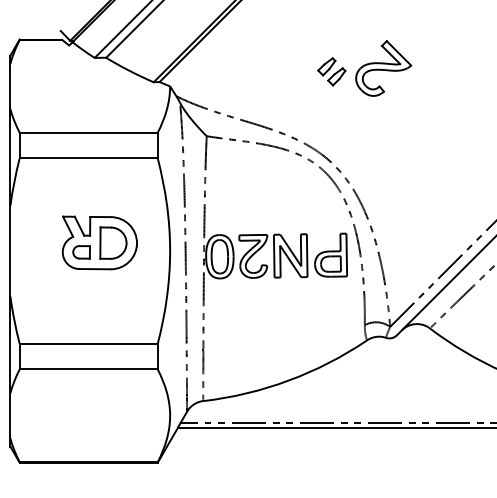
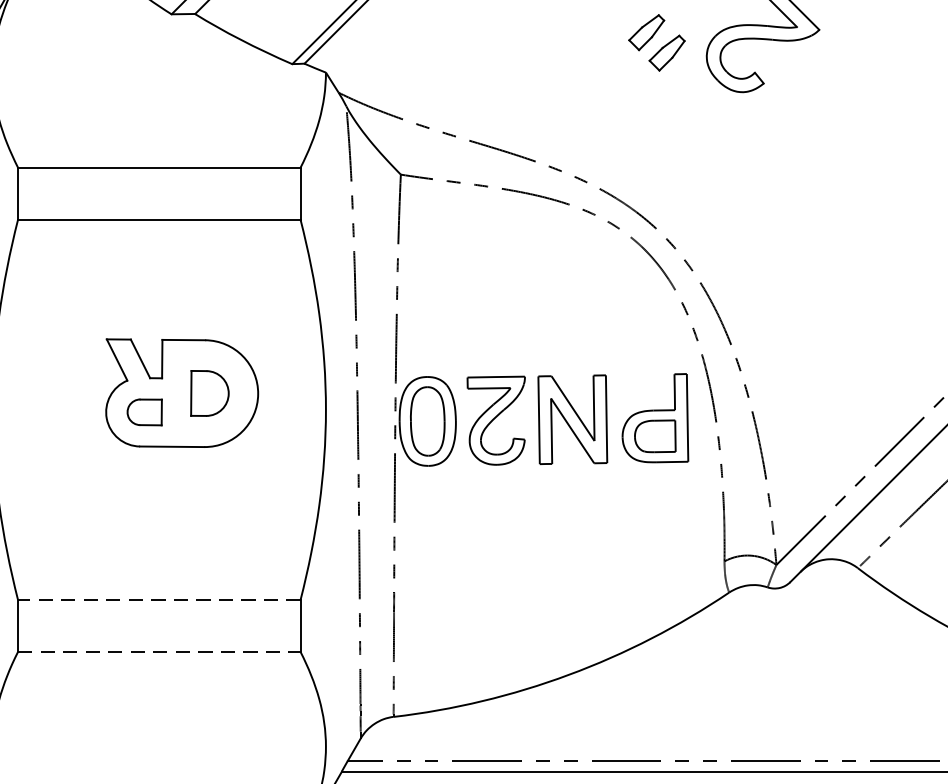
part: (113, 242) -> (210, 392), size x0.7
line: (88, 343) -> (158, 598), solid -> dashed
line: (89, 369) -> (160, 652), solid -> dashed

